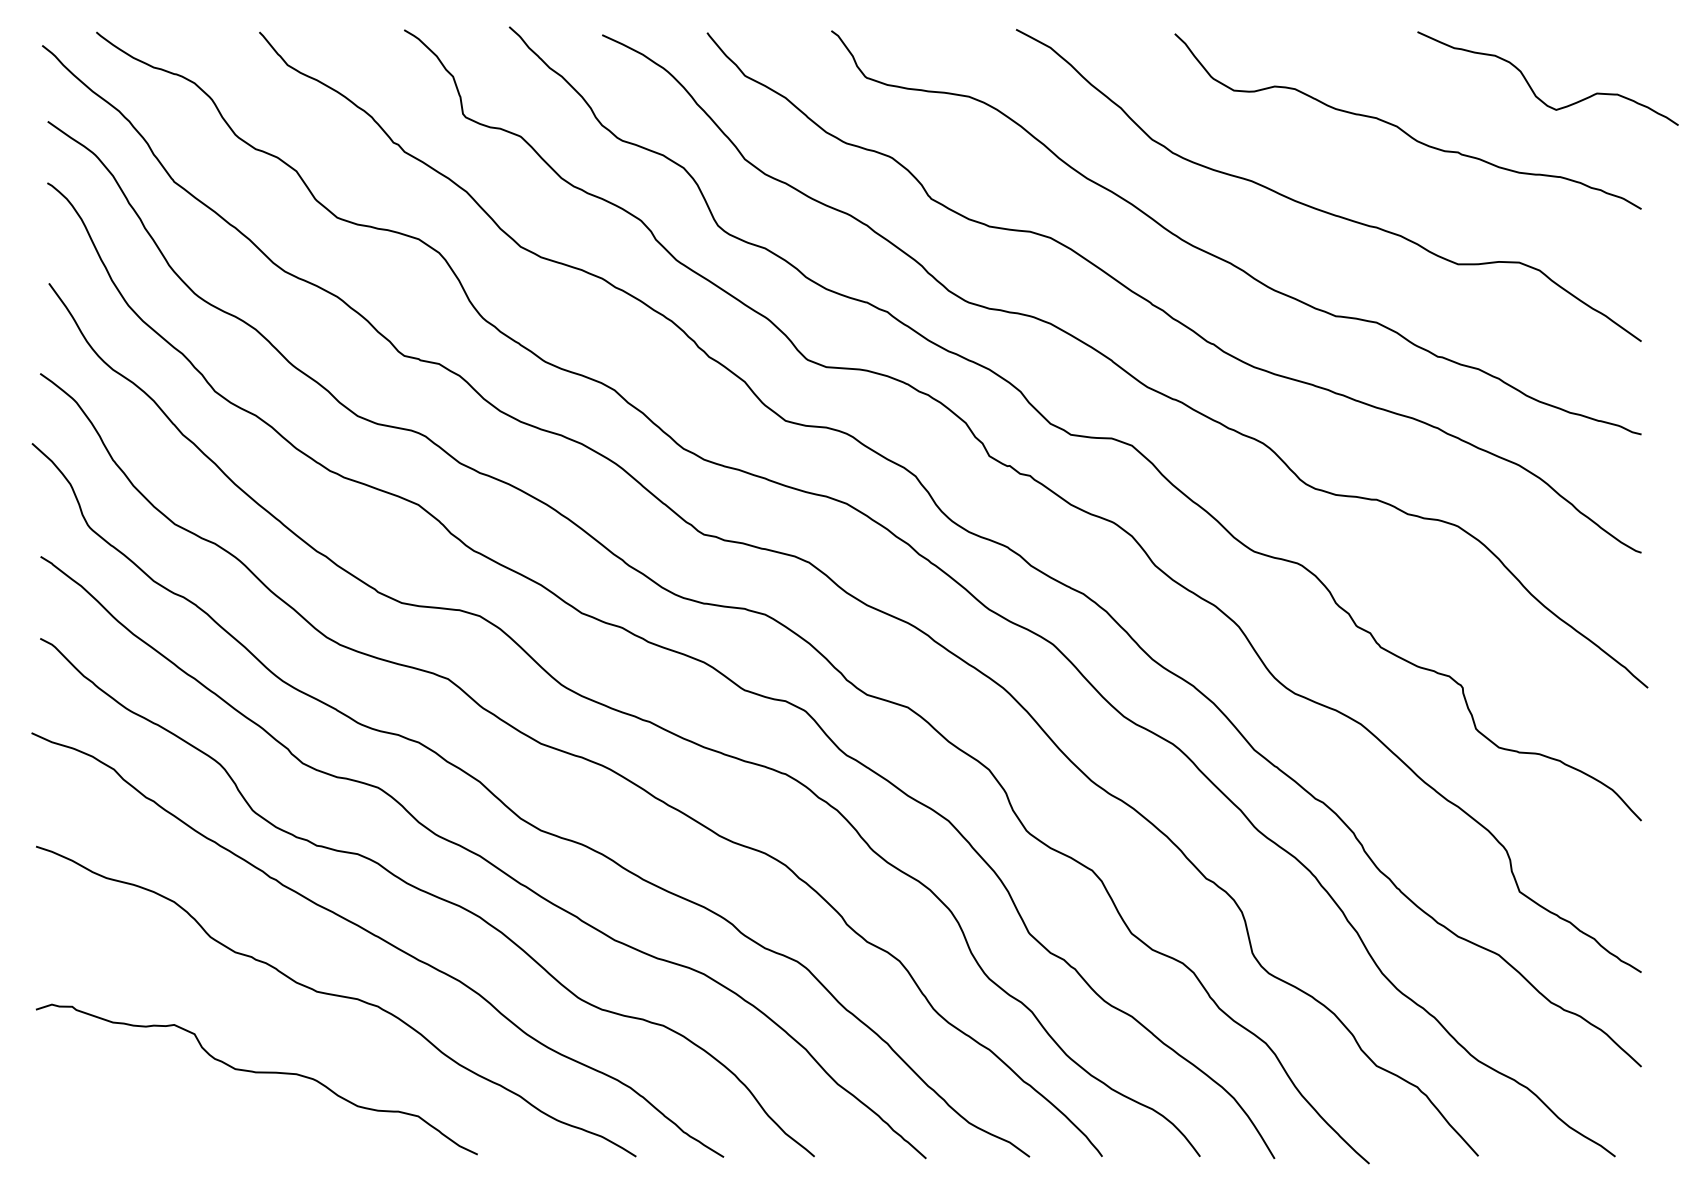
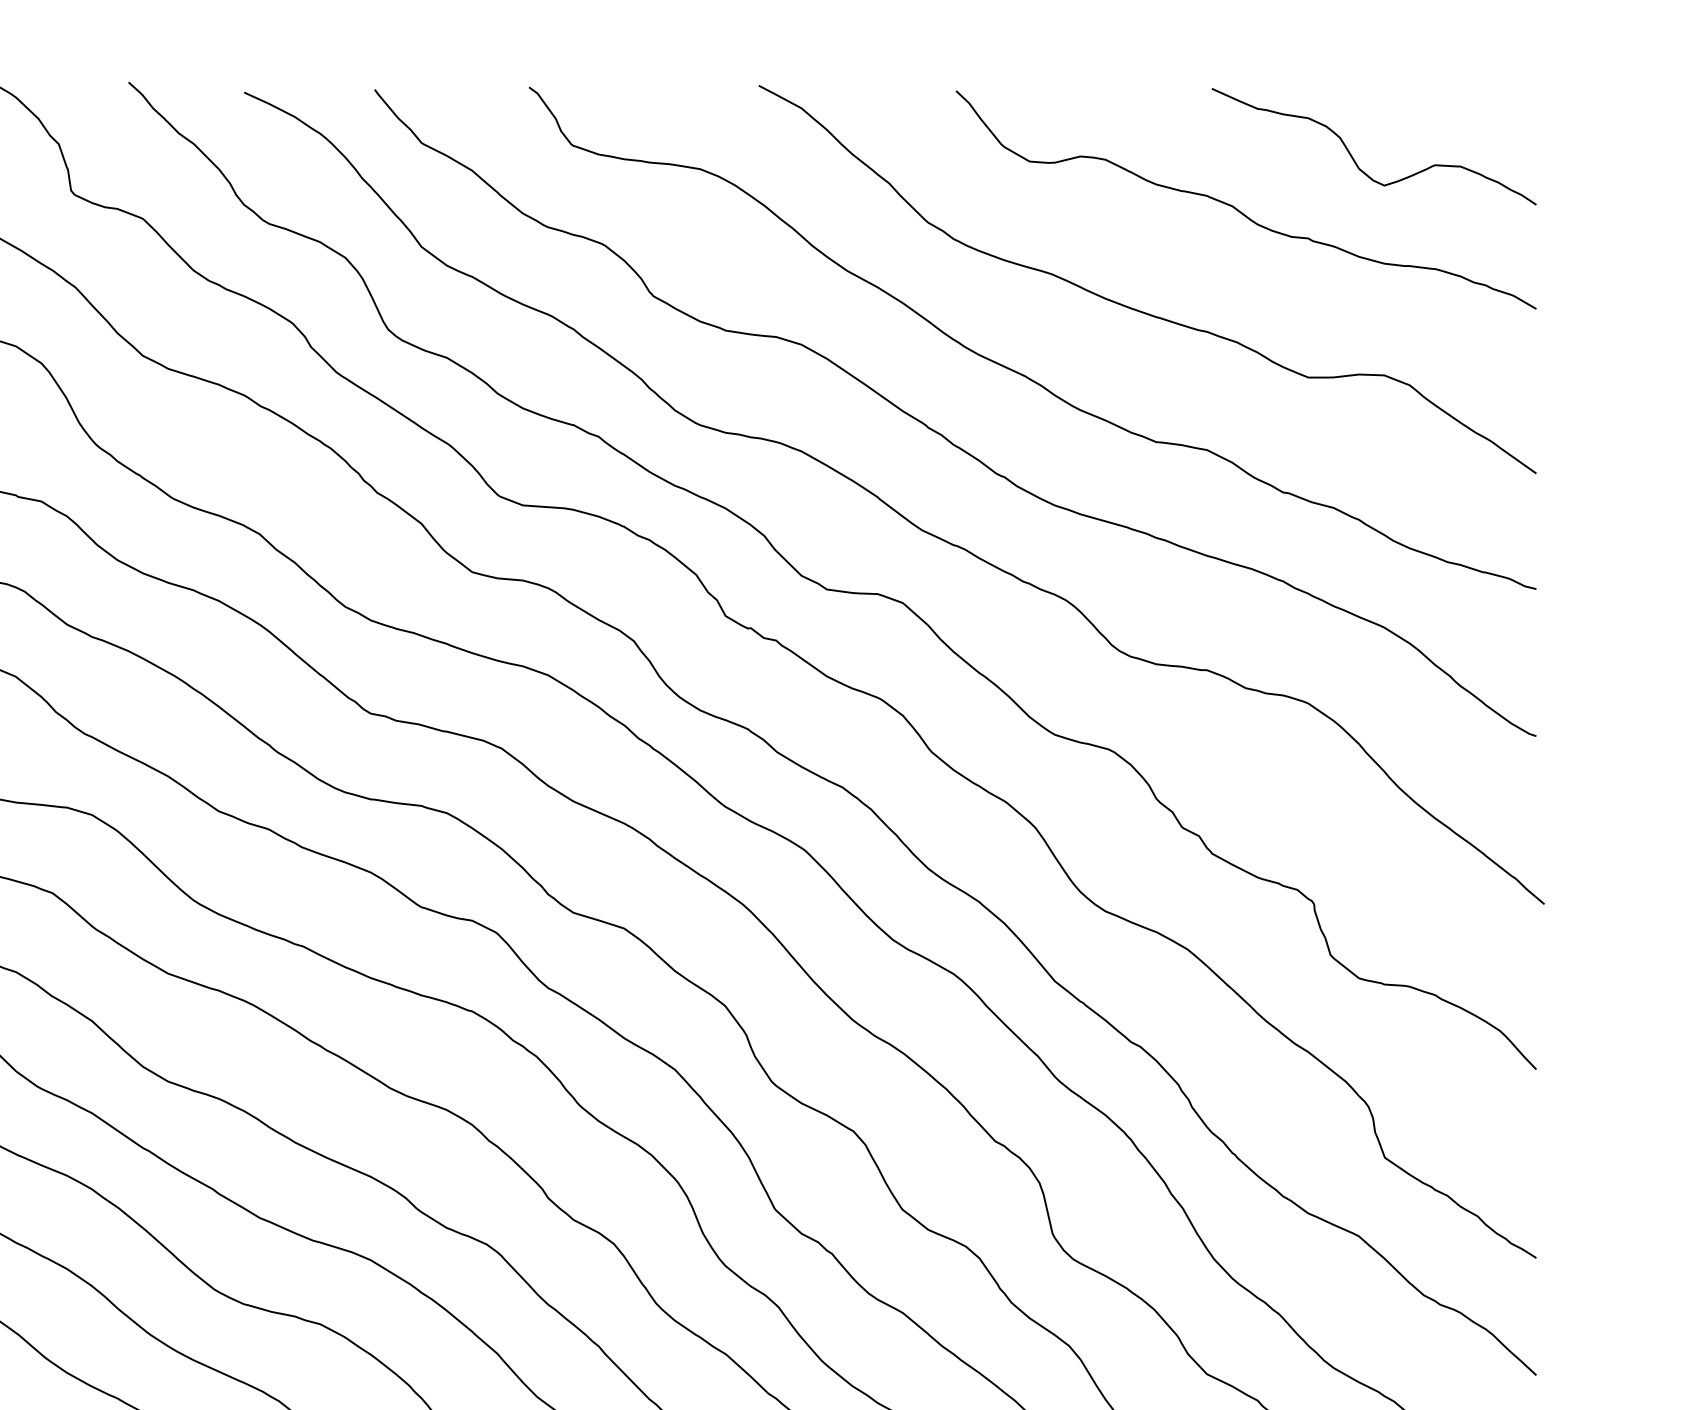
curve: (1532, 88) -> (1354, 158), moved

